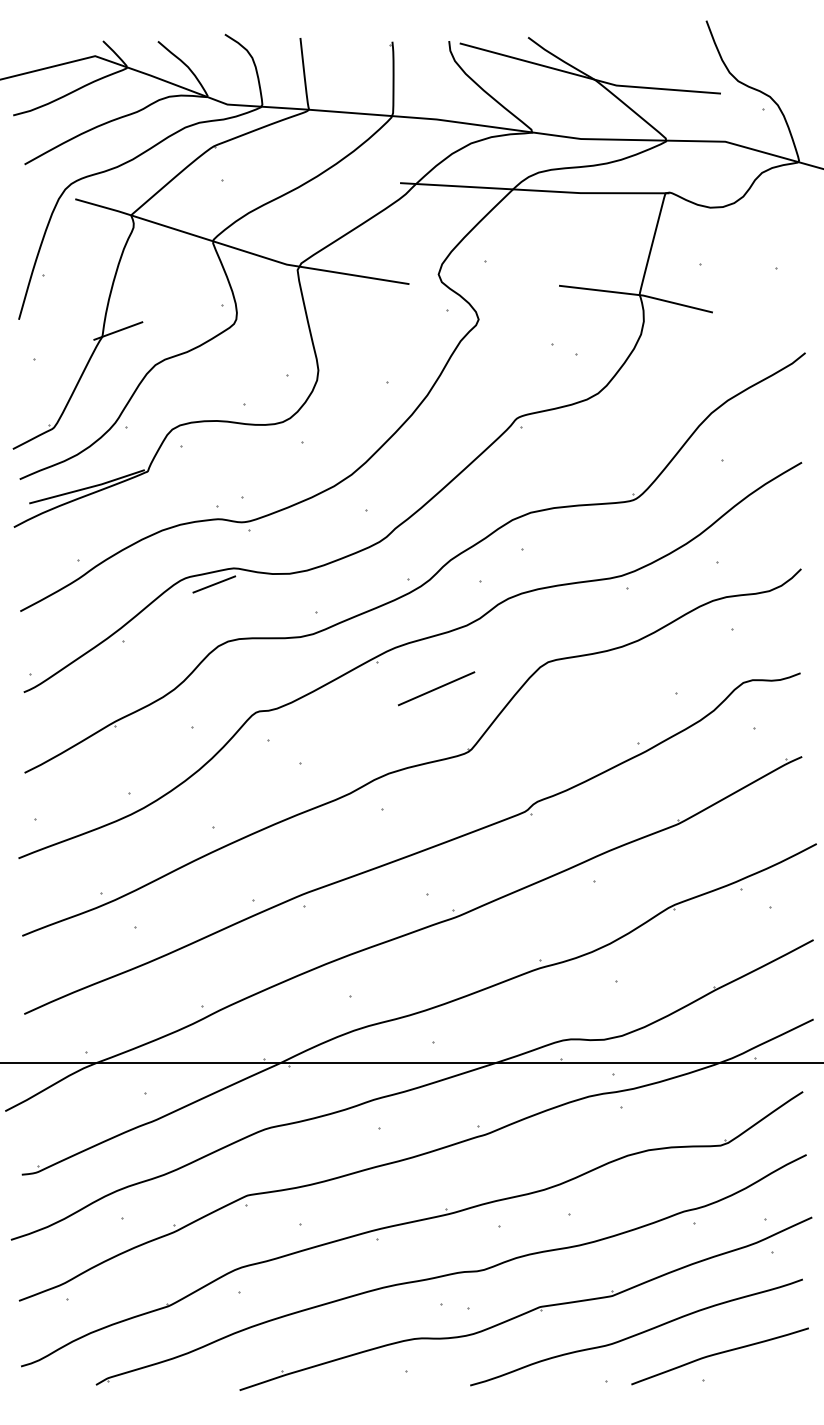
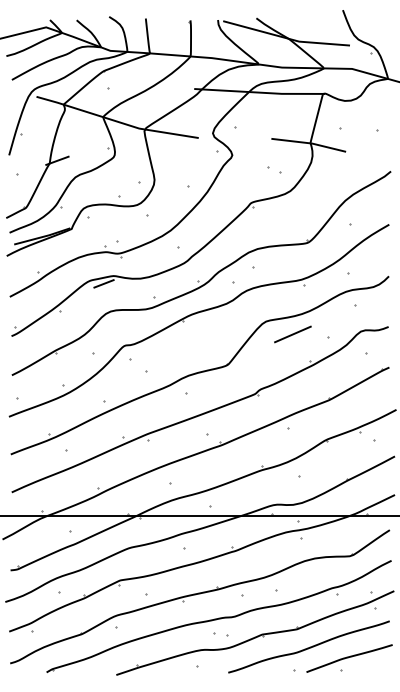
line: (435, 688) -> (292, 334), moved

